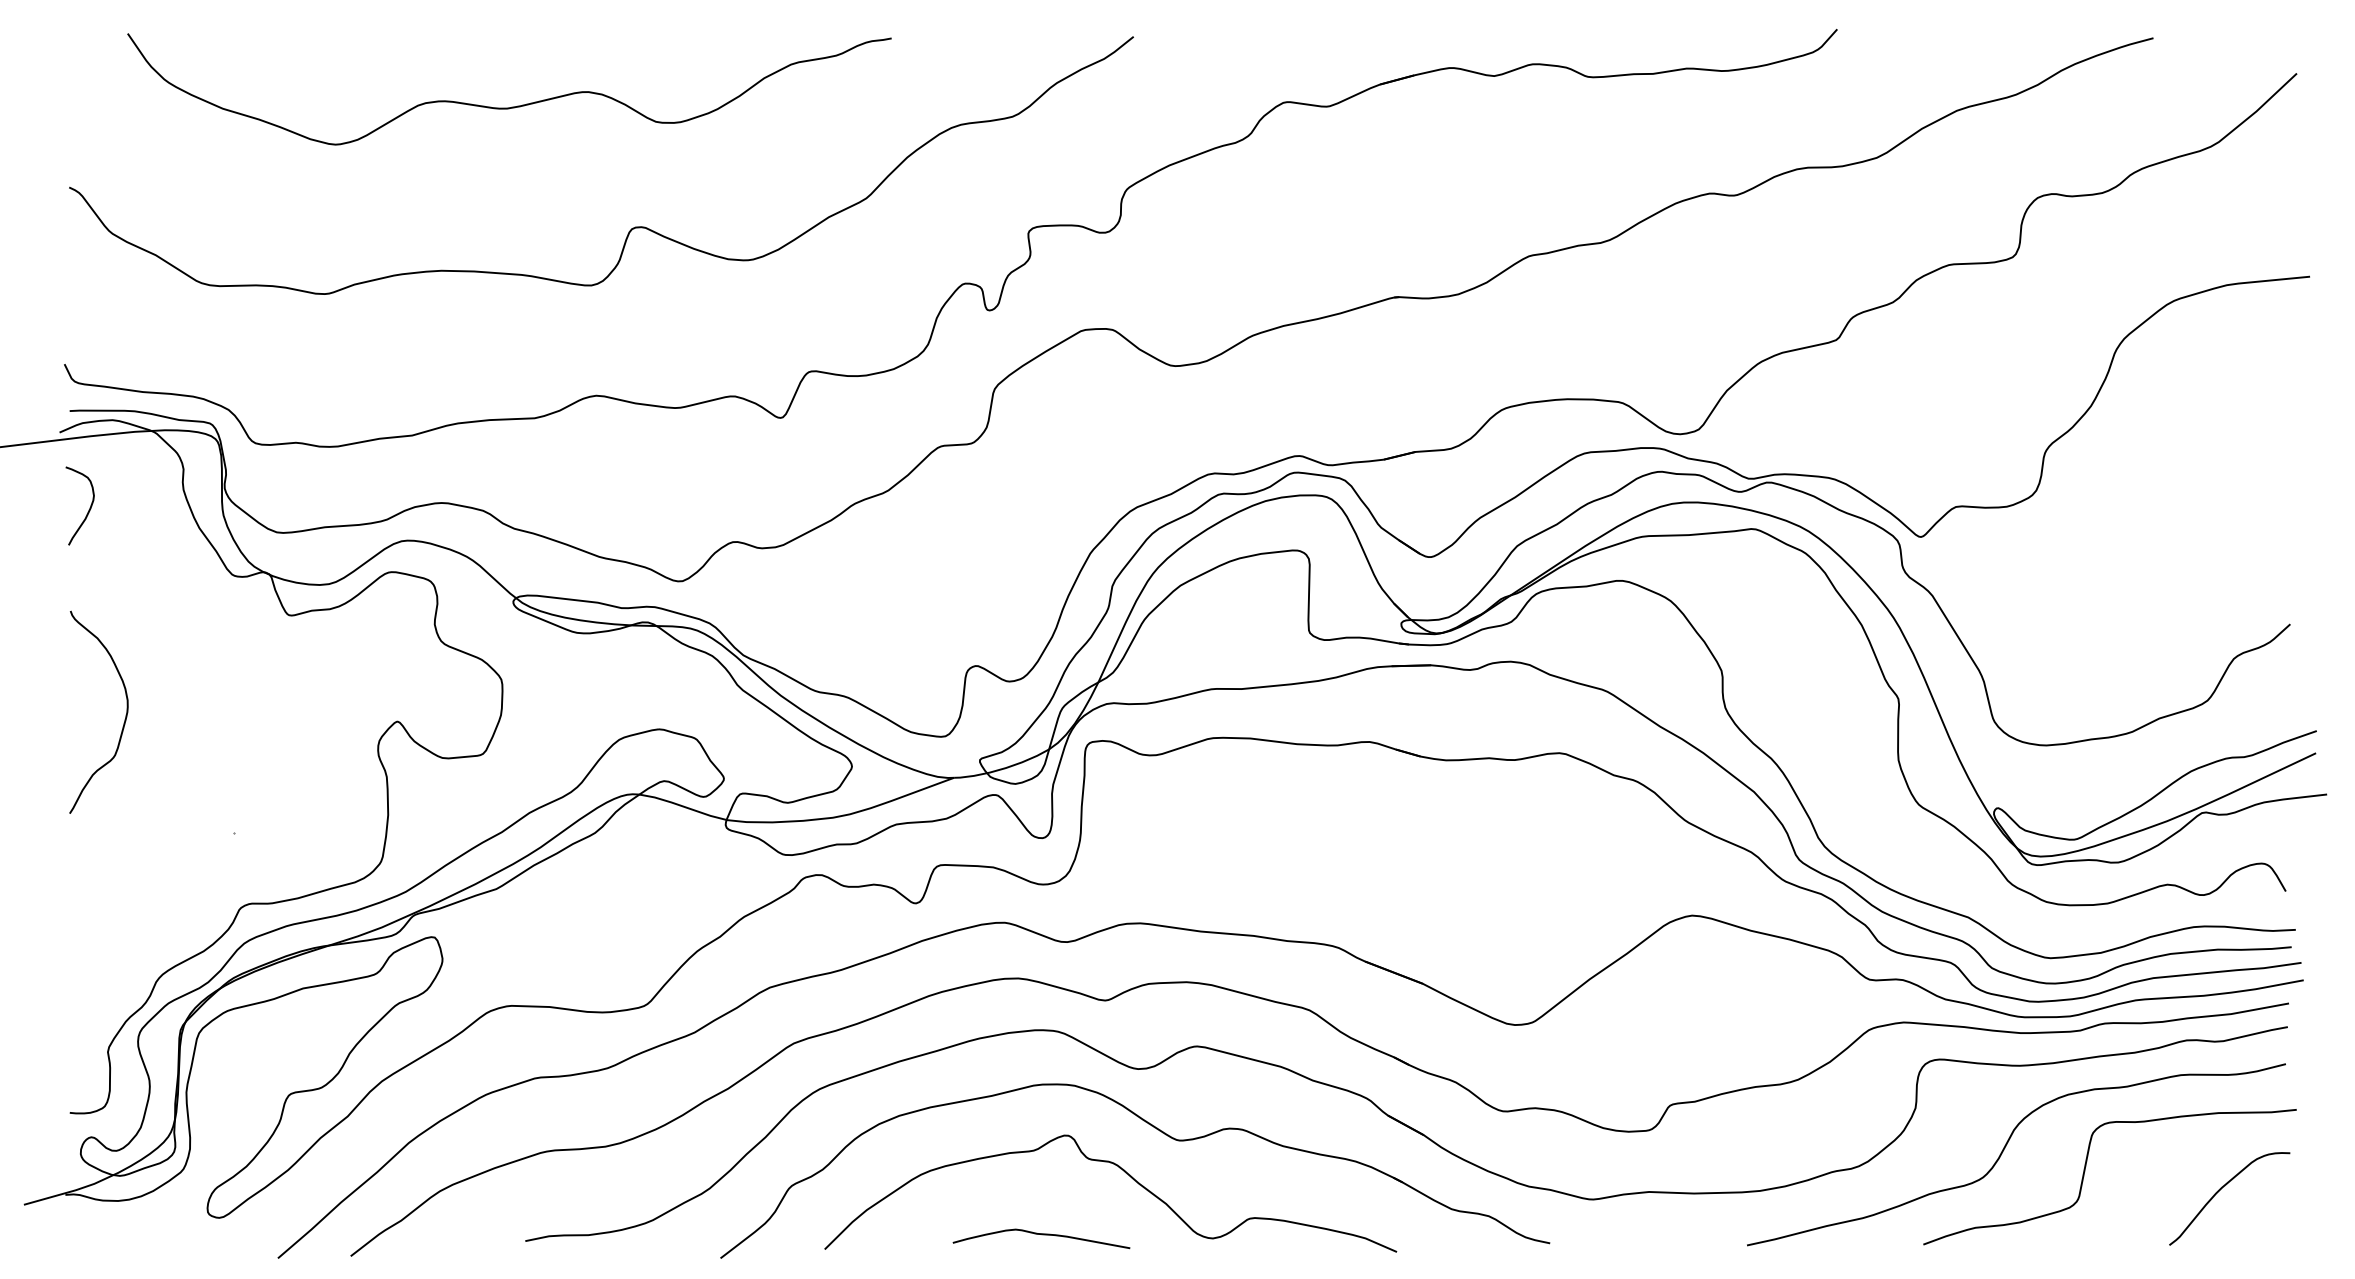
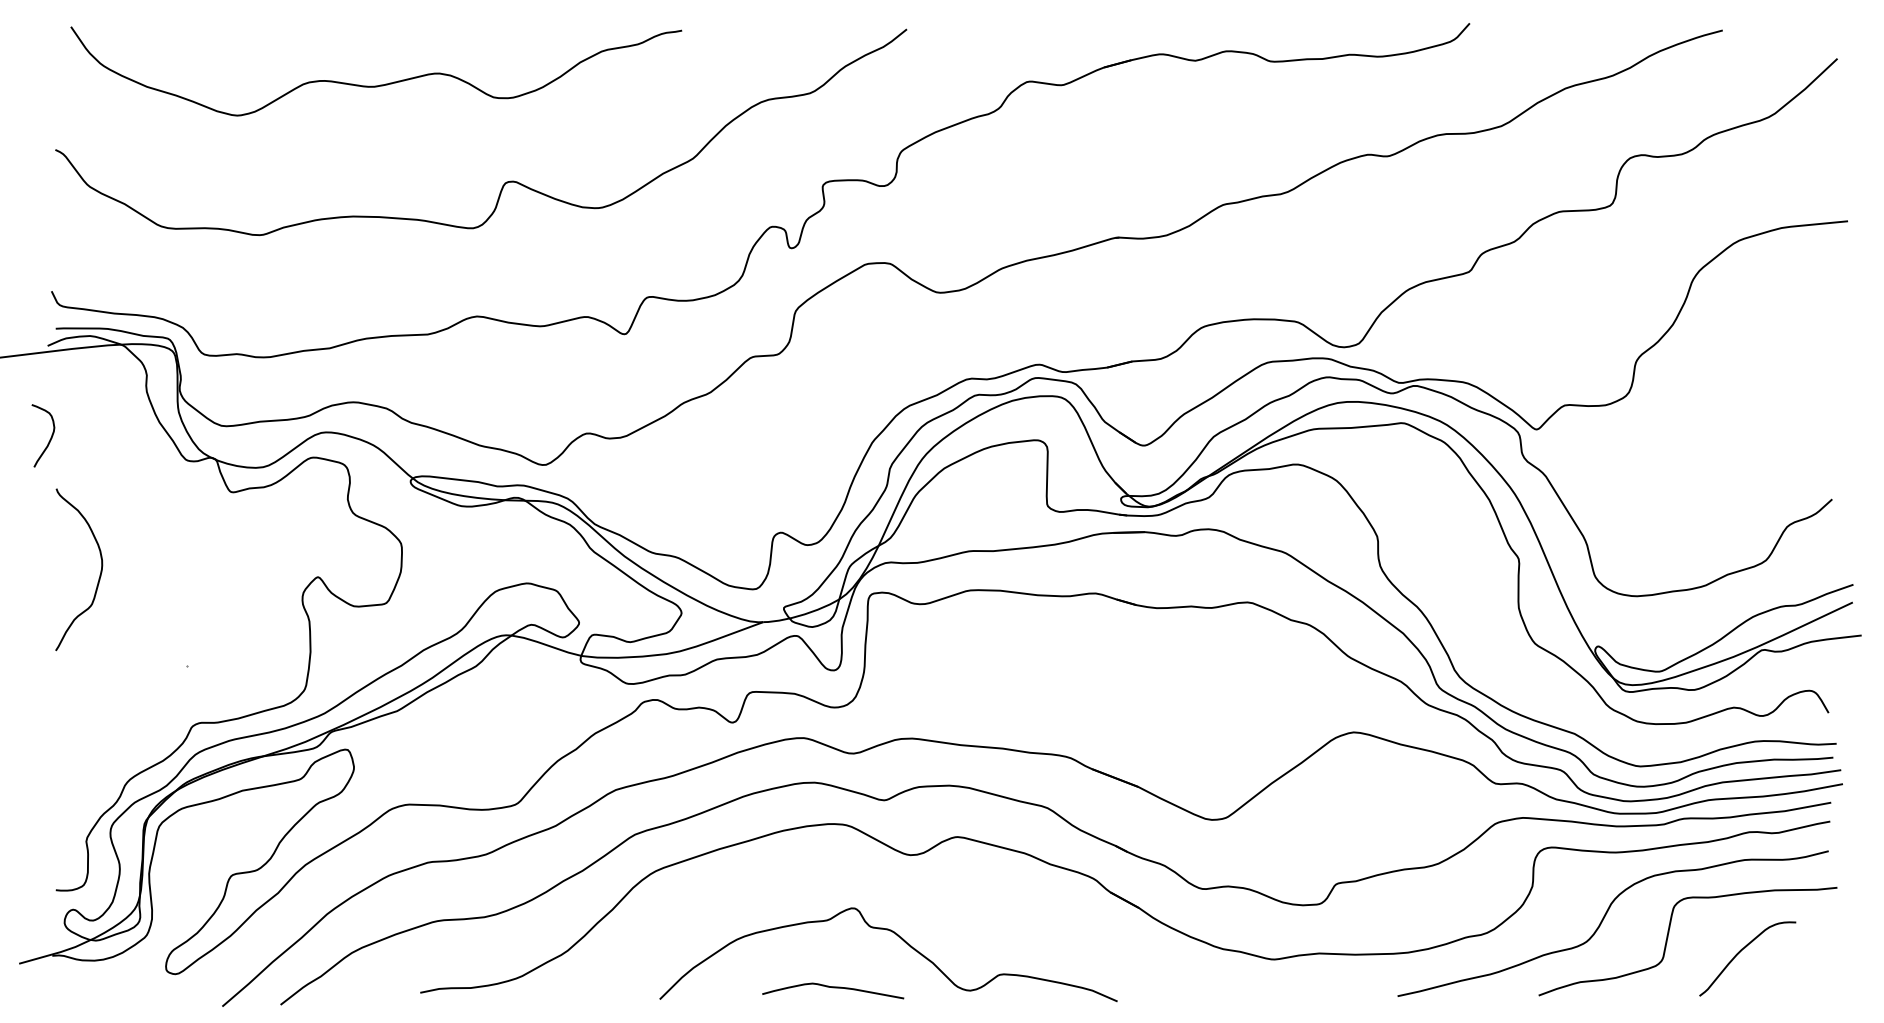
curve: (511, 106) -> (378, 85), moved
curve: (89, 507) -> (50, 437), moved
part: (1159, 1131) -> (927, 905), removed
curve: (2221, 1189) -> (1741, 951), moved

